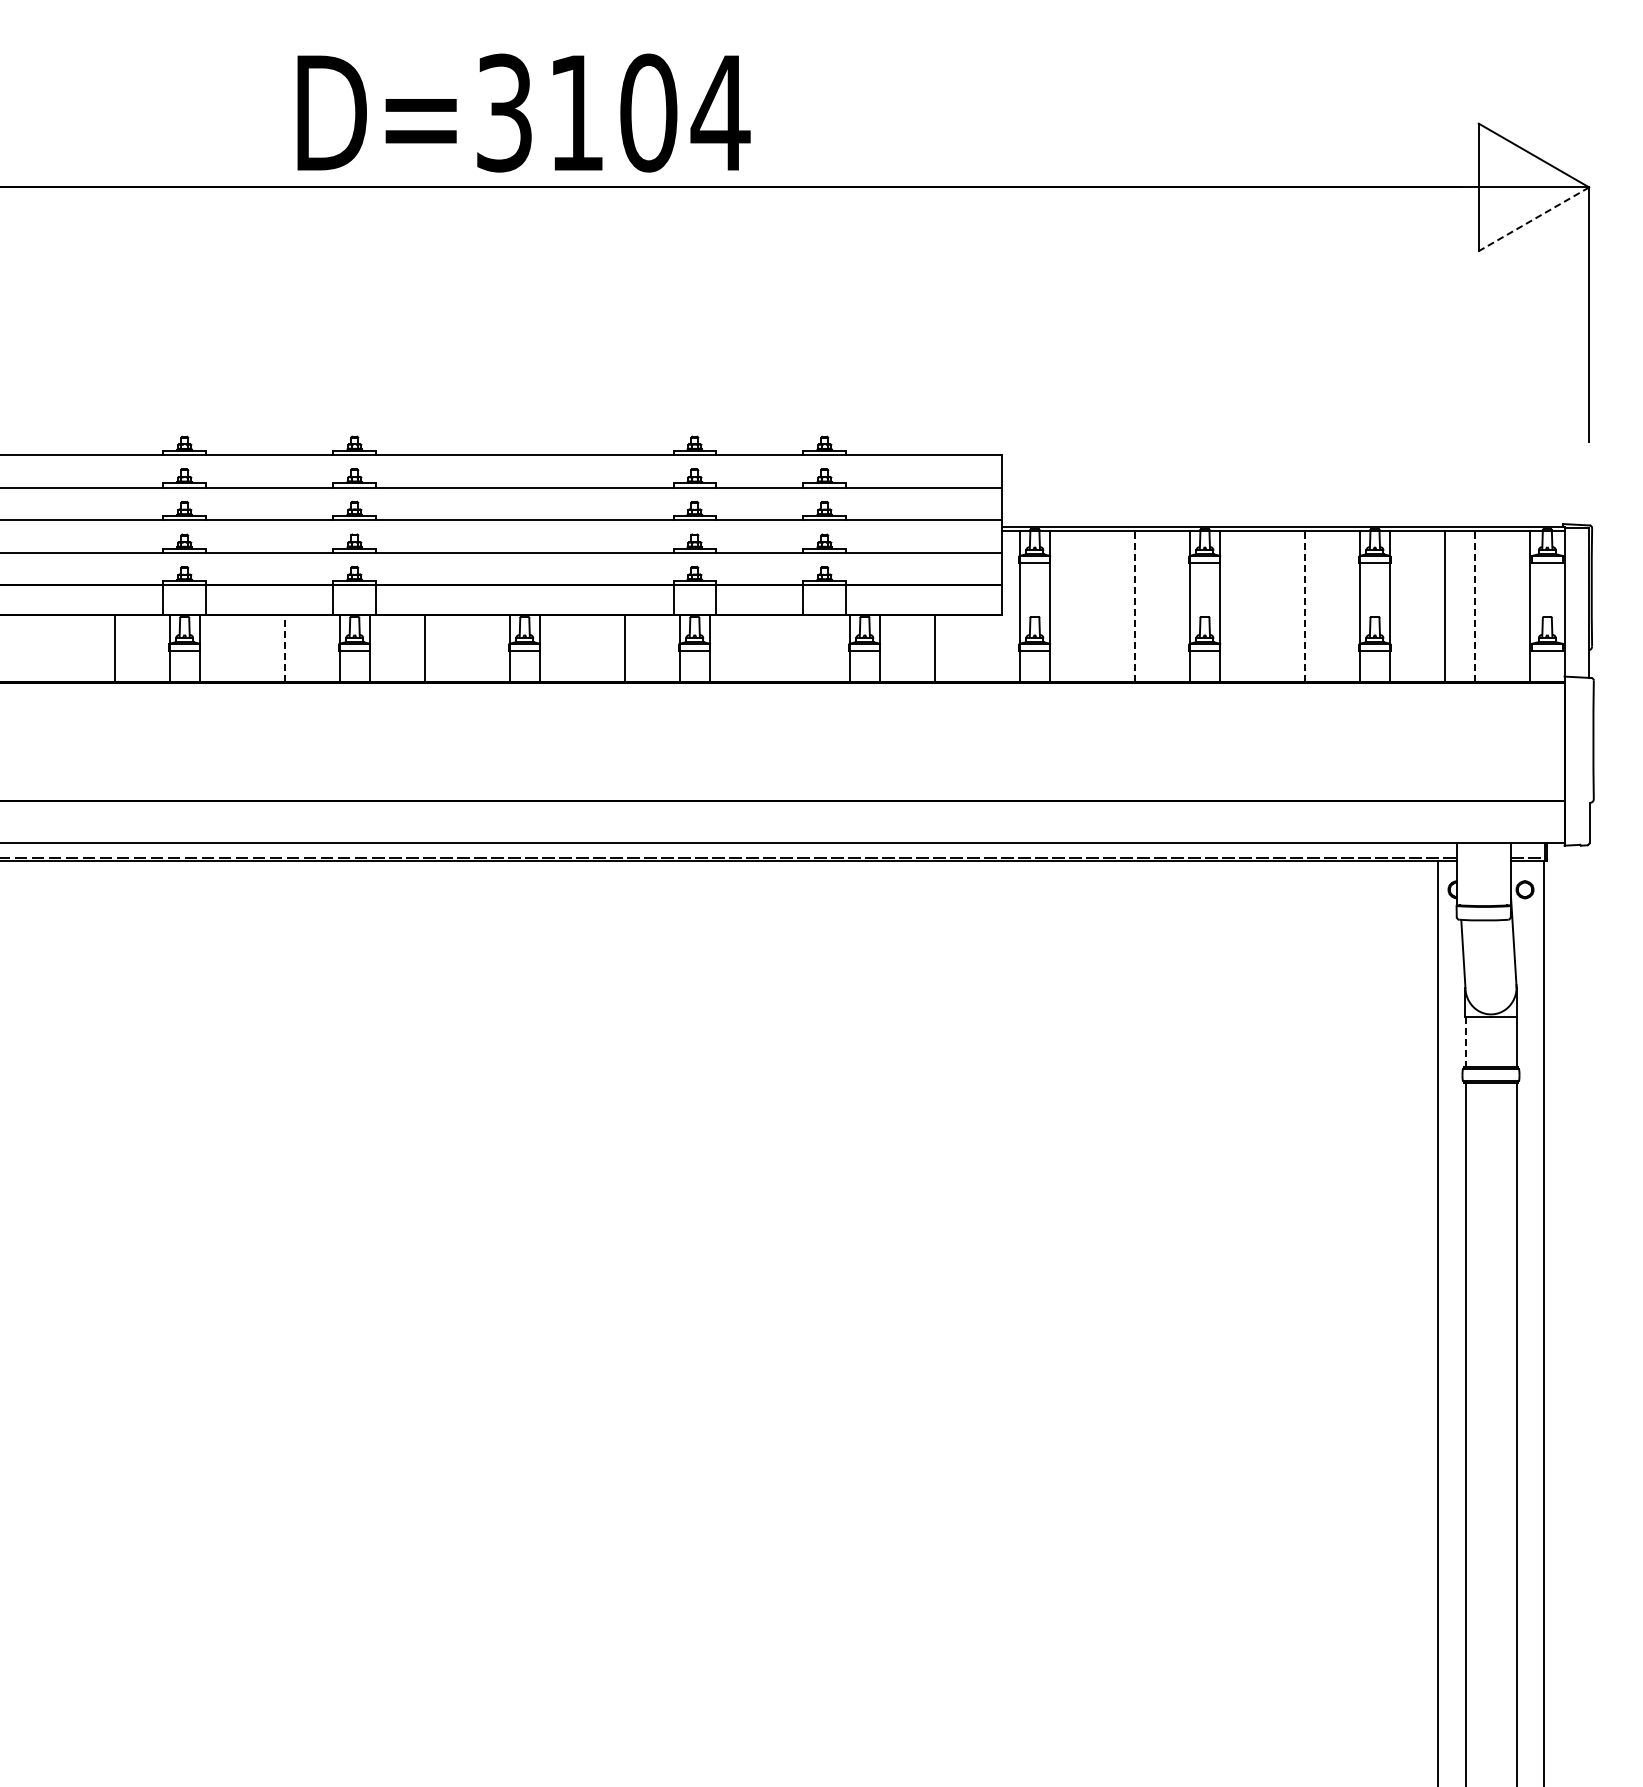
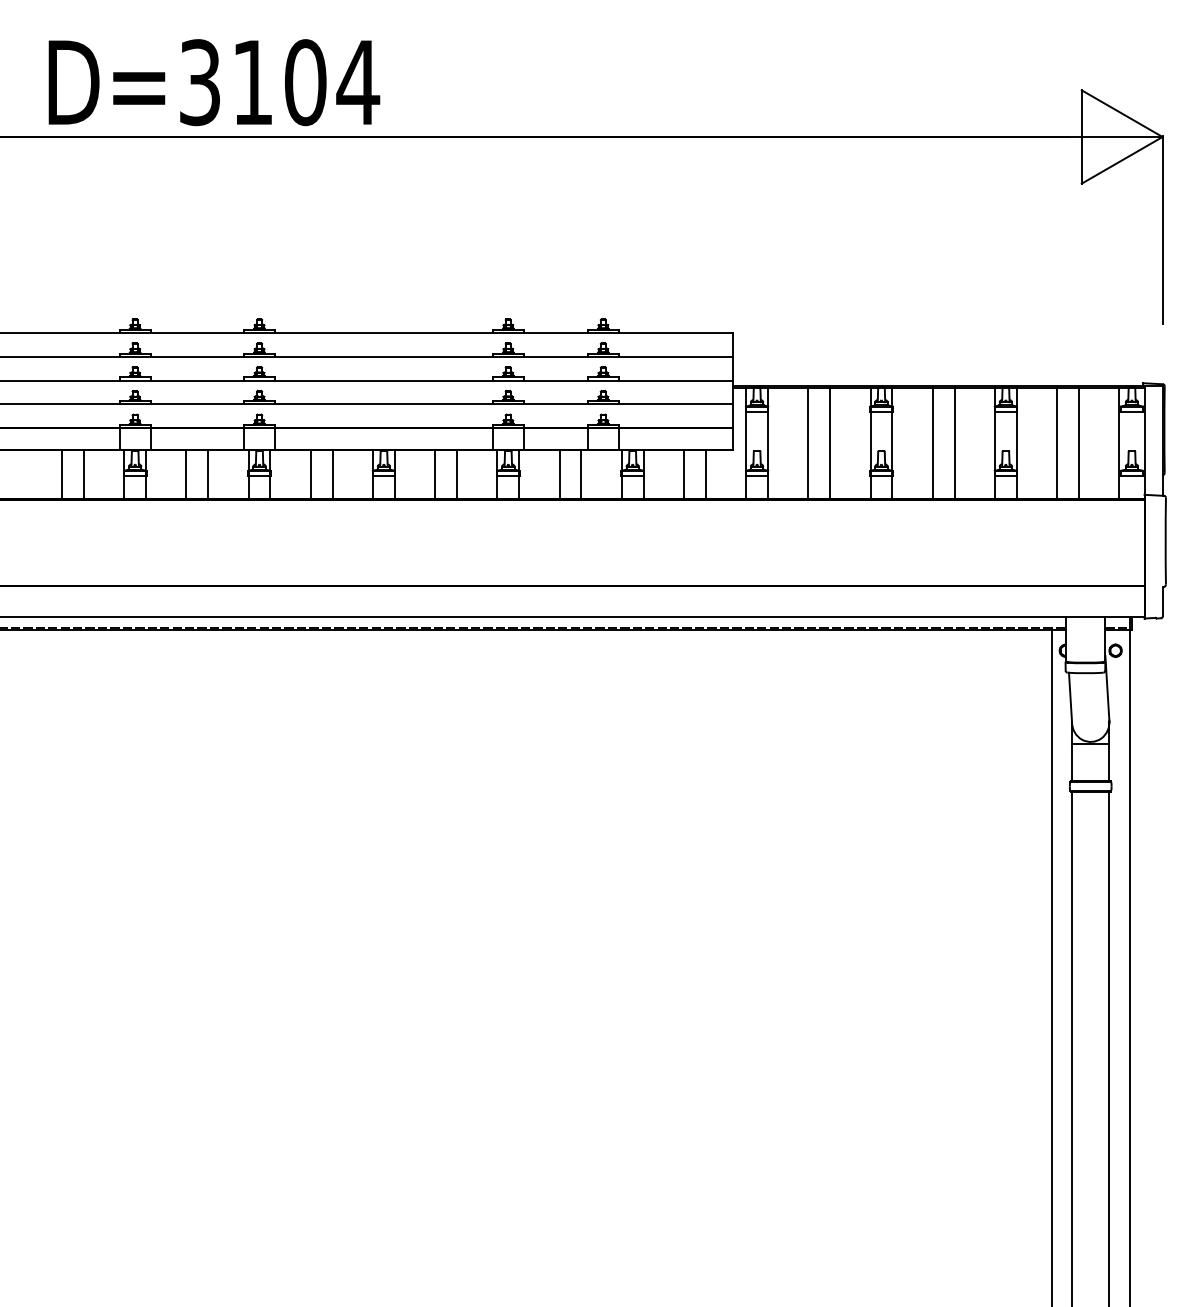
text: (523, 112) -> (214, 82), moved
line: (1534, 219) -> (1122, 160), dashed -> solid
line: (1105, 605) -> (808, 442), added
line: (1275, 605) -> (933, 442), added
line: (1134, 606) -> (829, 443), dashed -> solid
line: (1304, 606) -> (954, 443), dashed -> solid
line: (1474, 606) -> (1078, 443), dashed -> solid
line: (84, 647) -> (61, 473), added
line: (254, 647) -> (186, 473), added
line: (284, 647) -> (208, 473), dashed -> solid
line: (454, 647) -> (332, 473), added
line: (594, 647) -> (434, 473), added
line: (764, 647) -> (559, 473), added
line: (794, 647) -> (581, 473), added
line: (964, 647) -> (705, 473), added
line: (1465, 1042) -> (1072, 762), dashed -> solid

